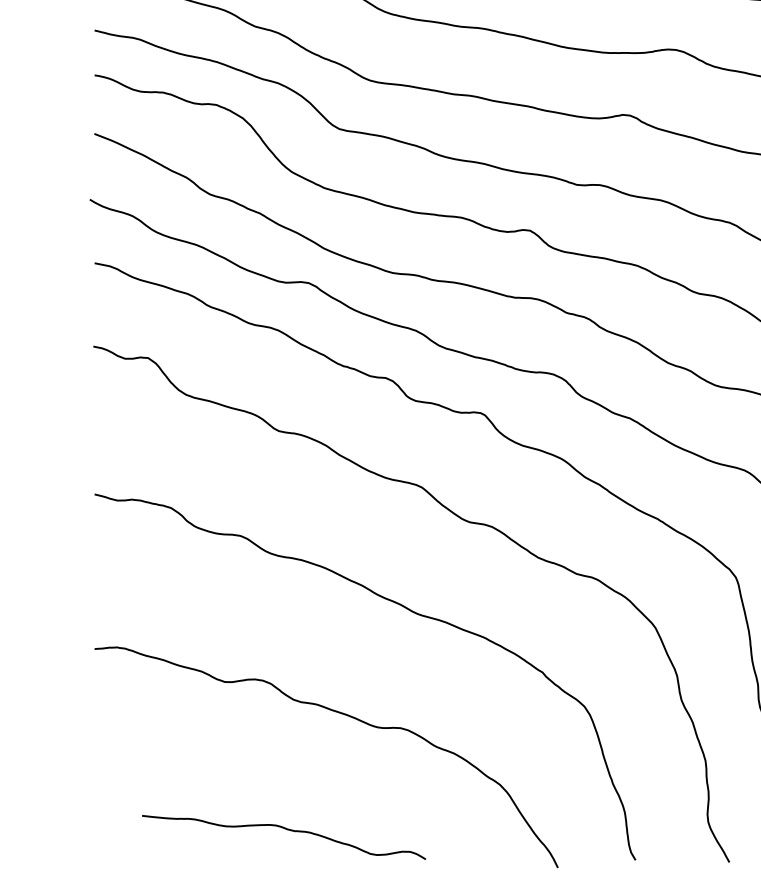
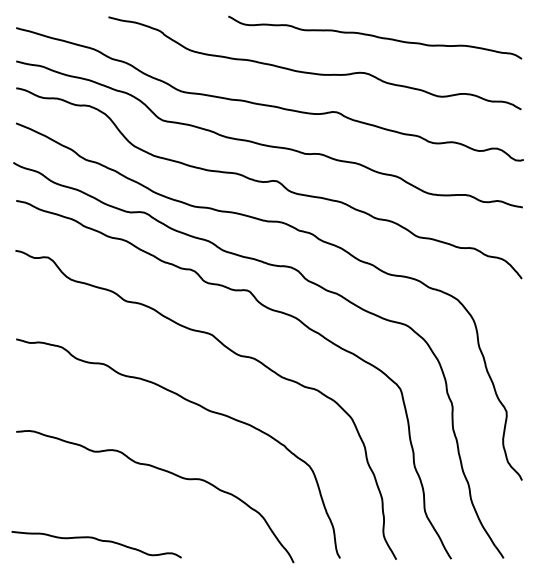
curve: (285, 830) -> (97, 540), moved

